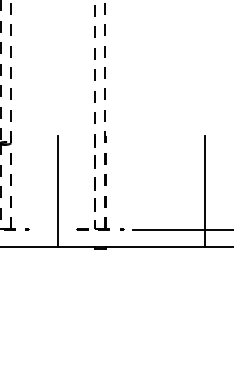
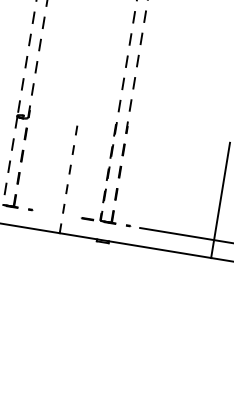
line: (58, 191) -> (69, 175), solid -> dashed

